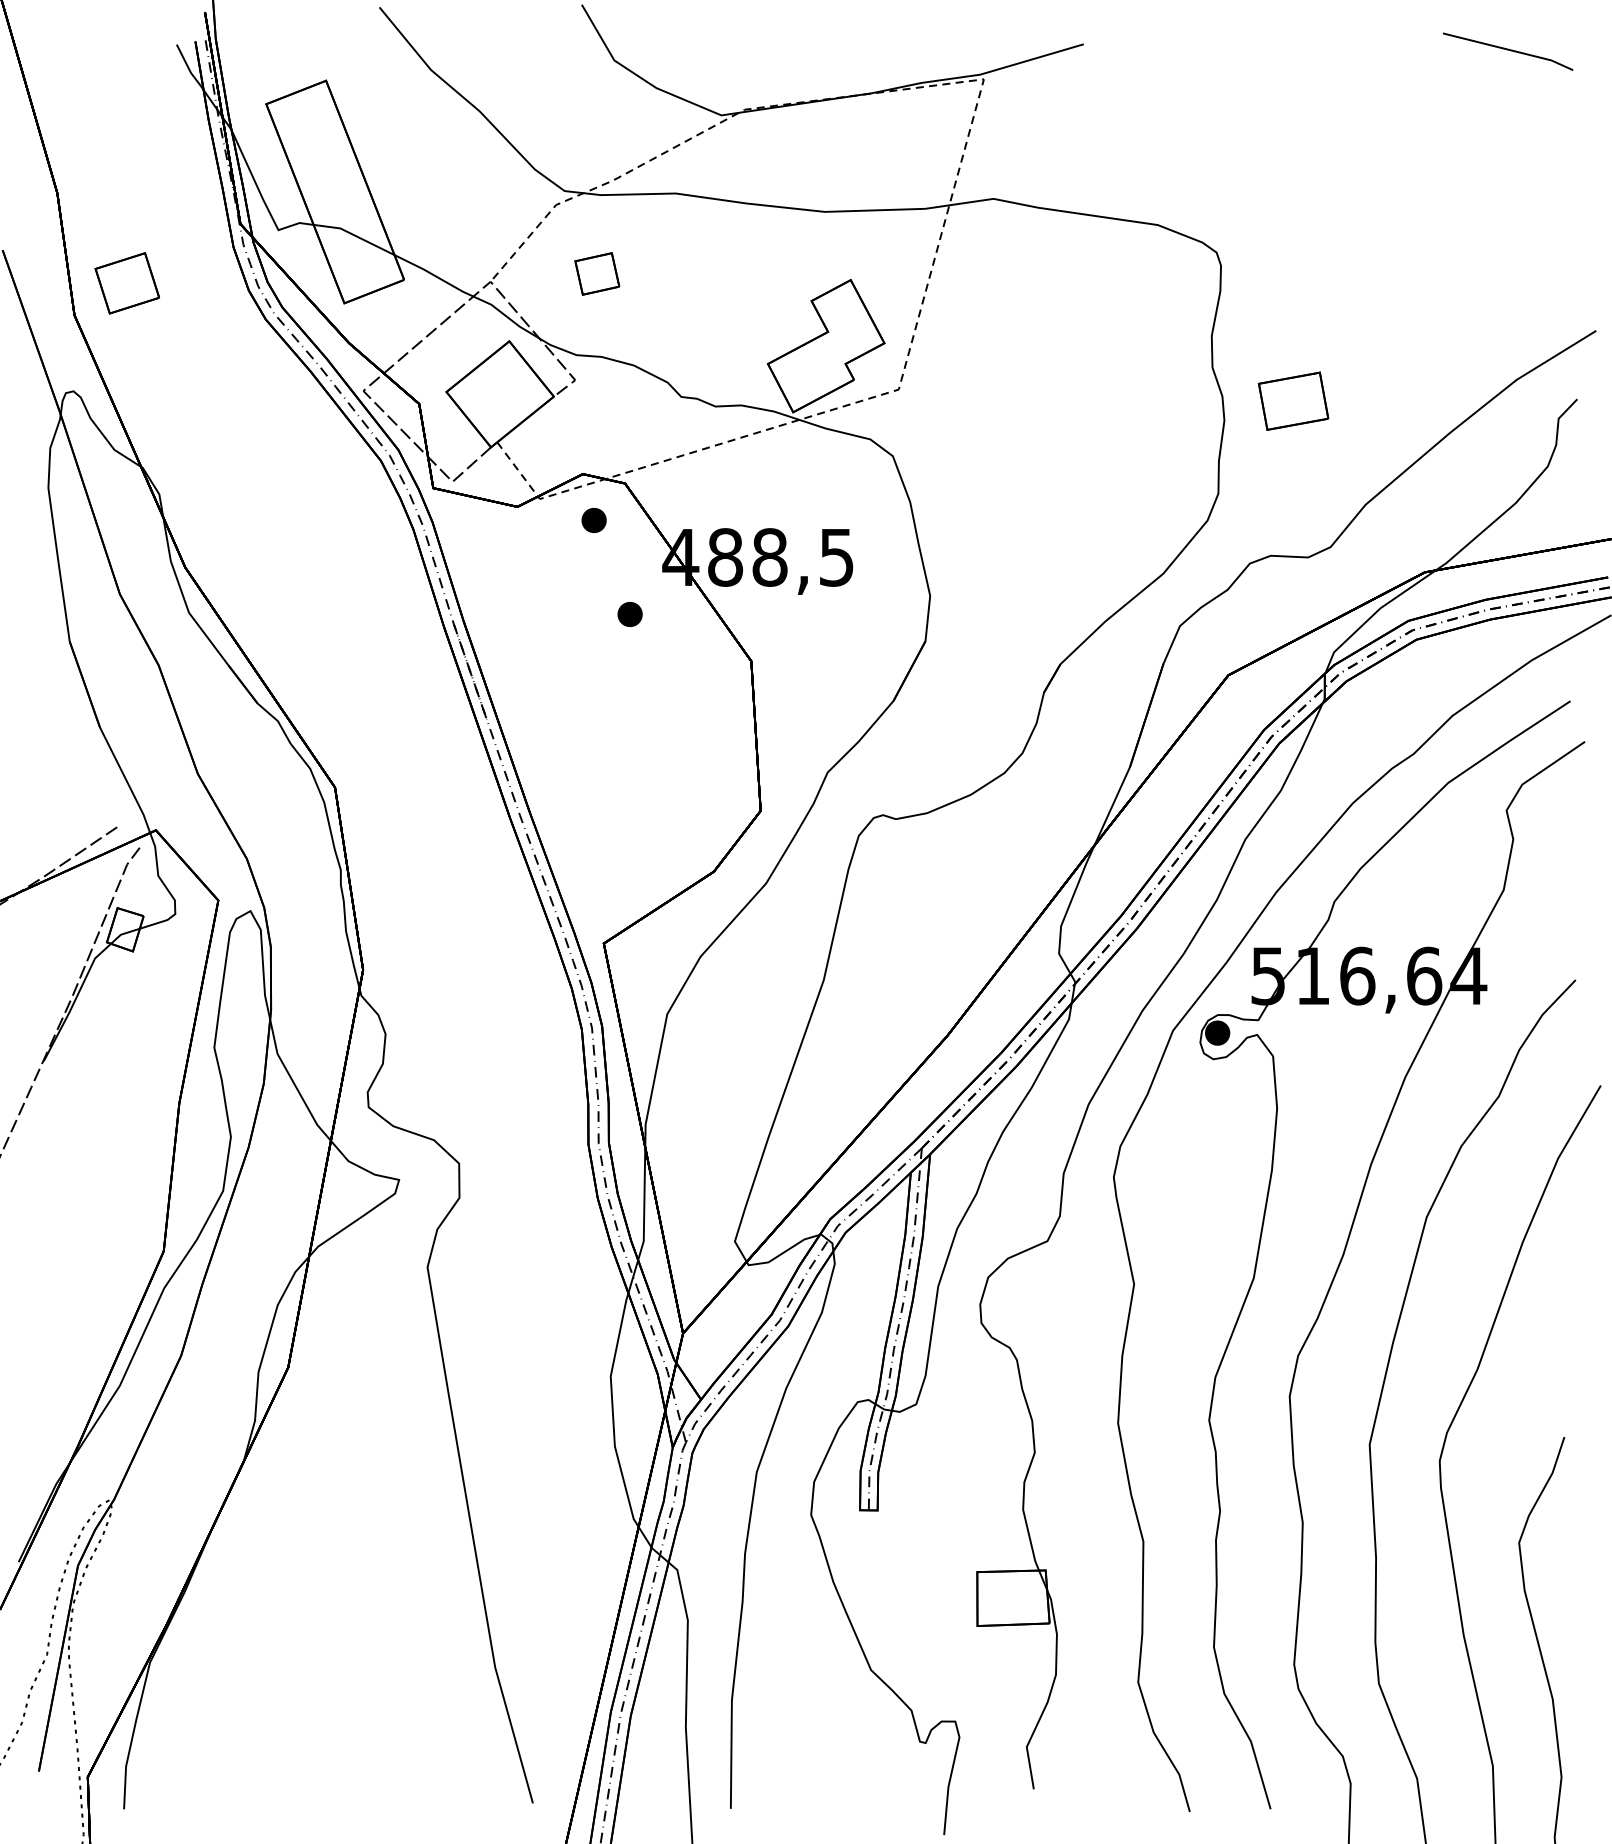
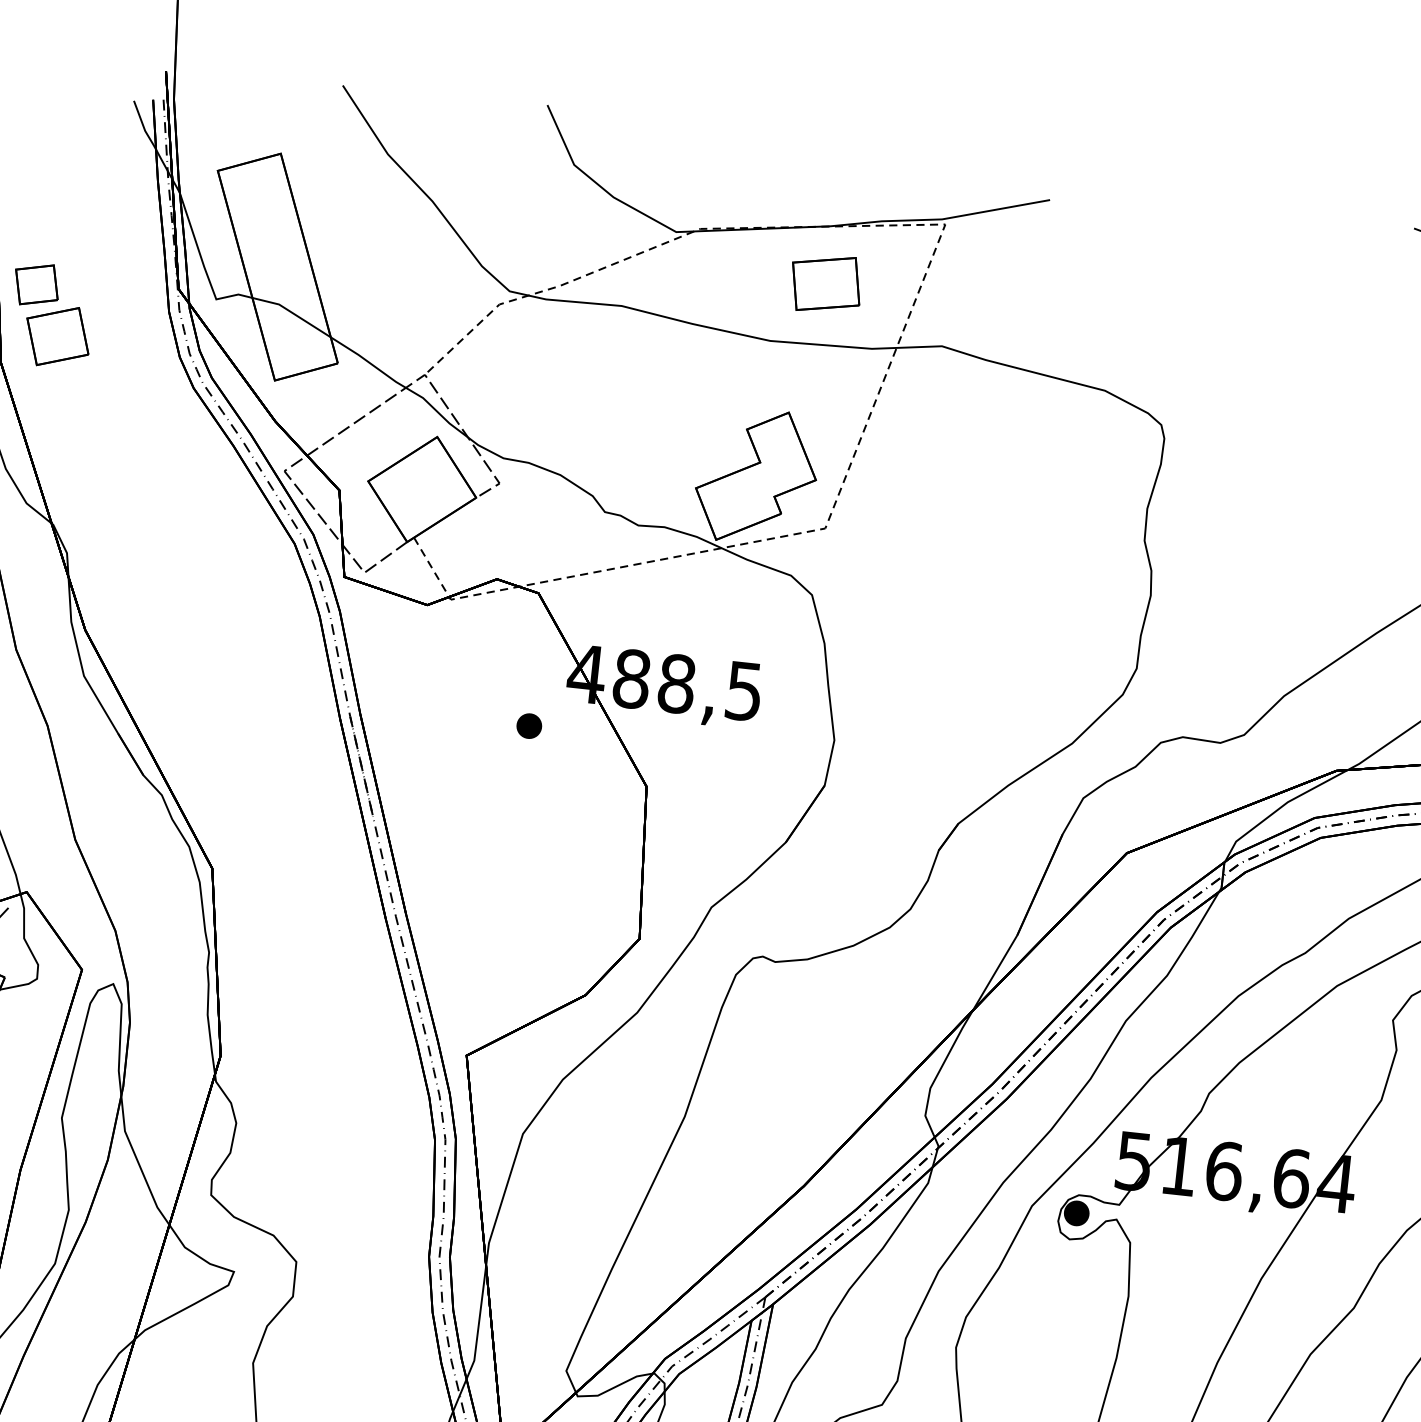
part: (597, 273) -> (37, 284), moved
part: (1293, 400) -> (826, 283), moved
part: (593, 520) -> (502, 627), removed

